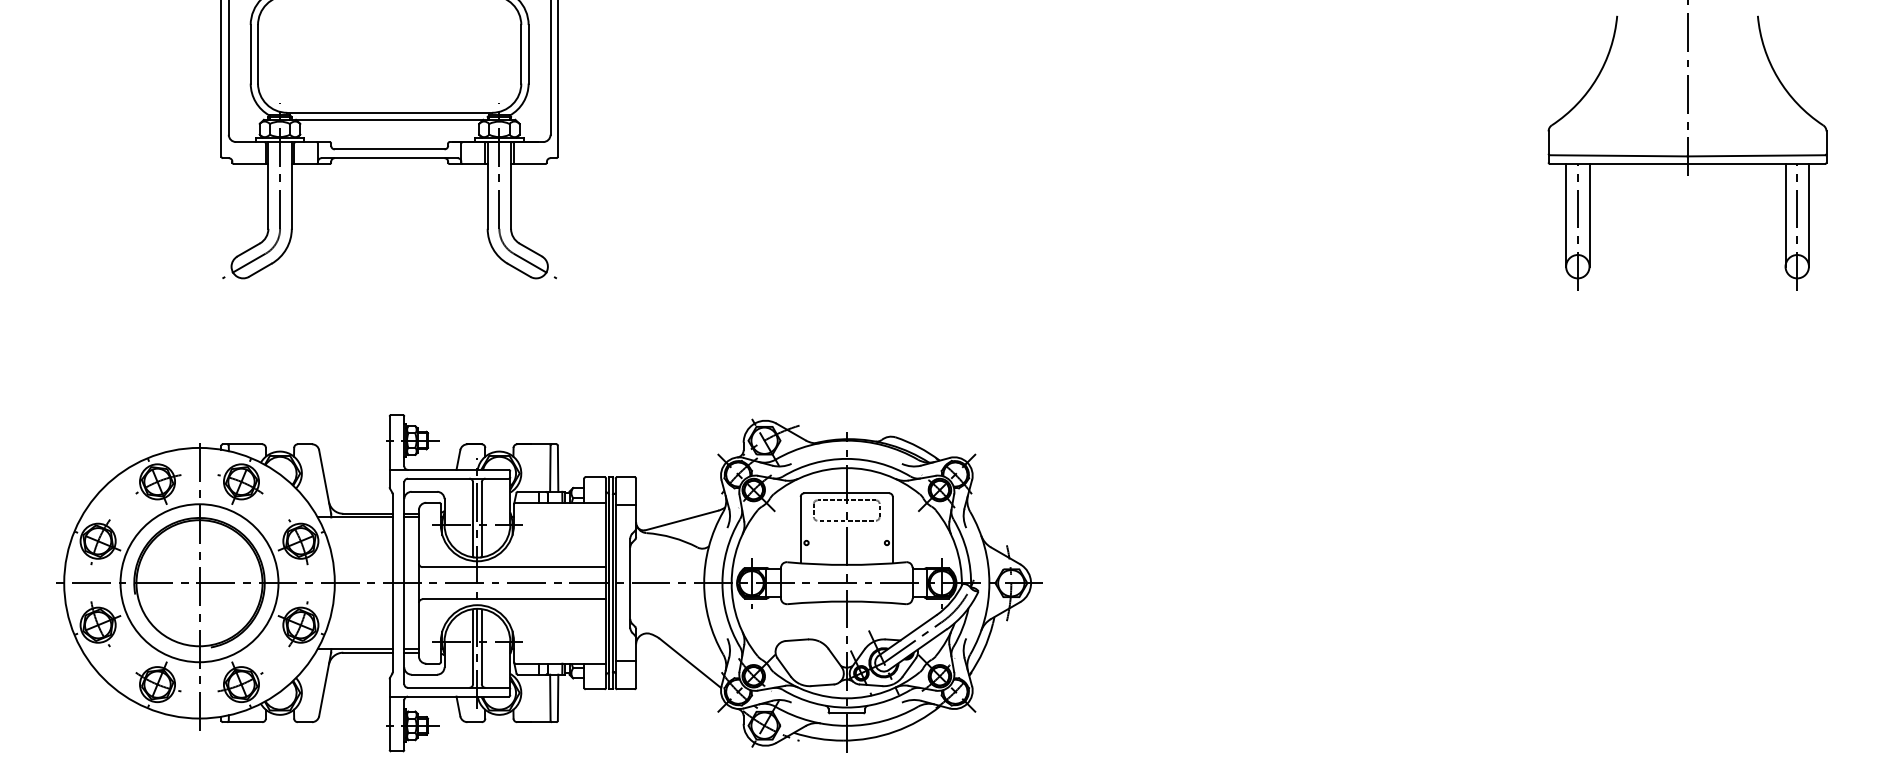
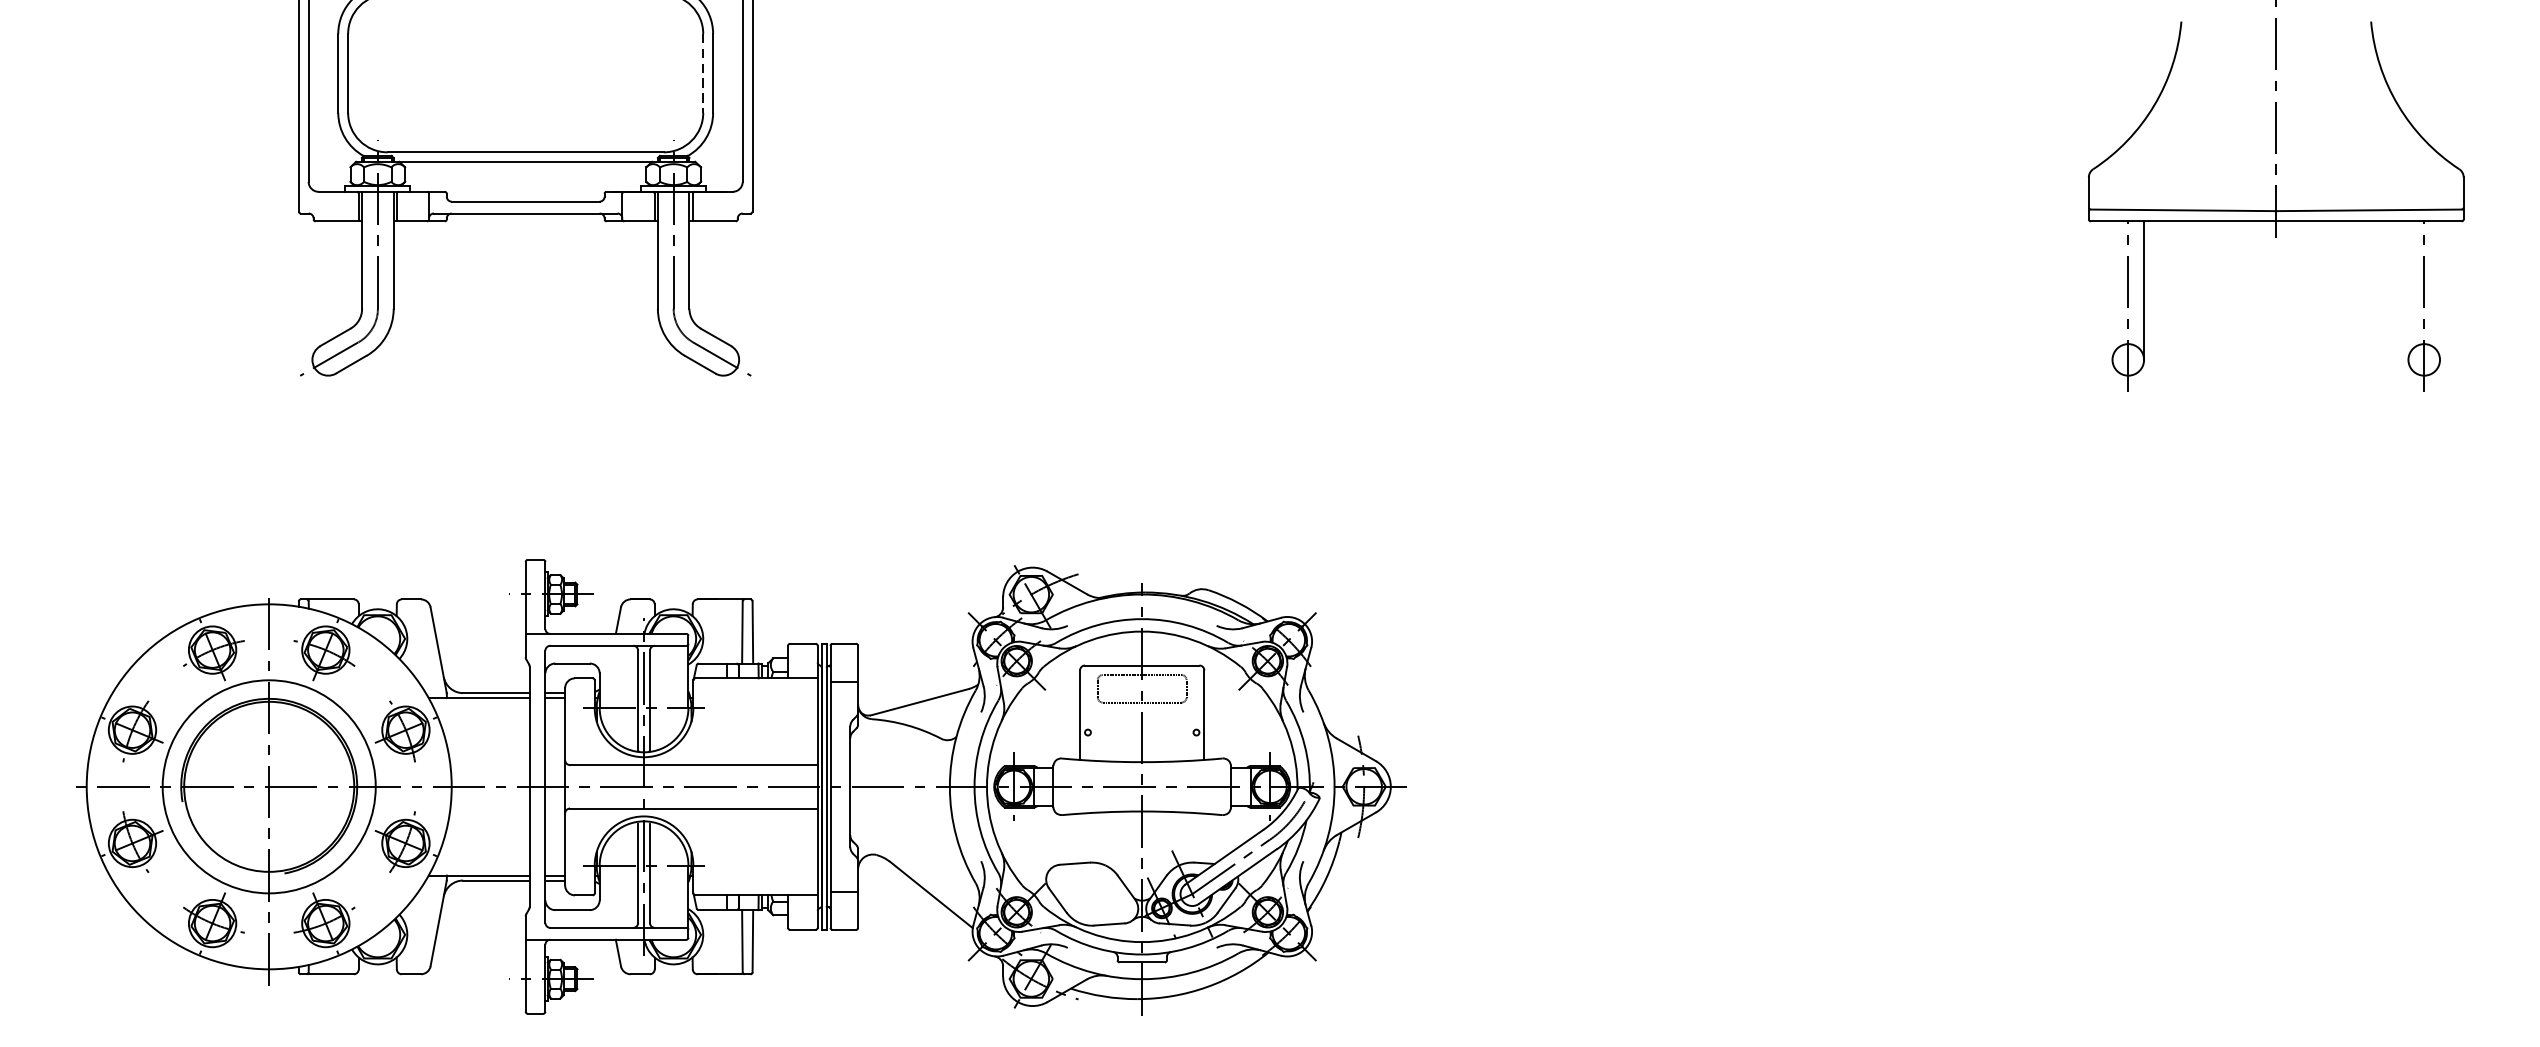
line: (521, 54) -> (703, 73), solid -> dashed
line: (1566, 215) -> (2113, 290), removed
line: (1785, 215) -> (2408, 290), removed
line: (1808, 215) -> (2439, 290), removed

